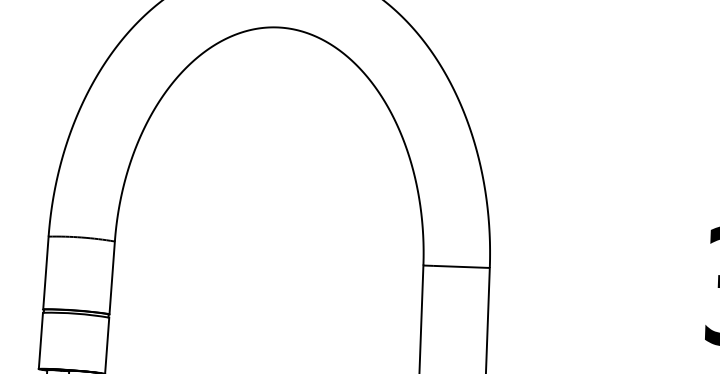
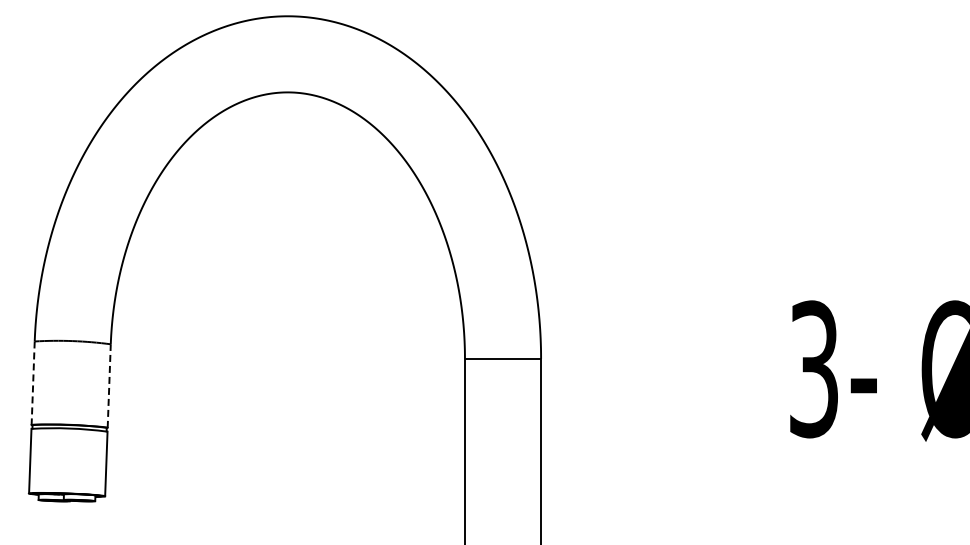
line: (46, 273) -> (33, 383), solid -> dashed
line: (112, 278) -> (109, 386), solid -> dashed

